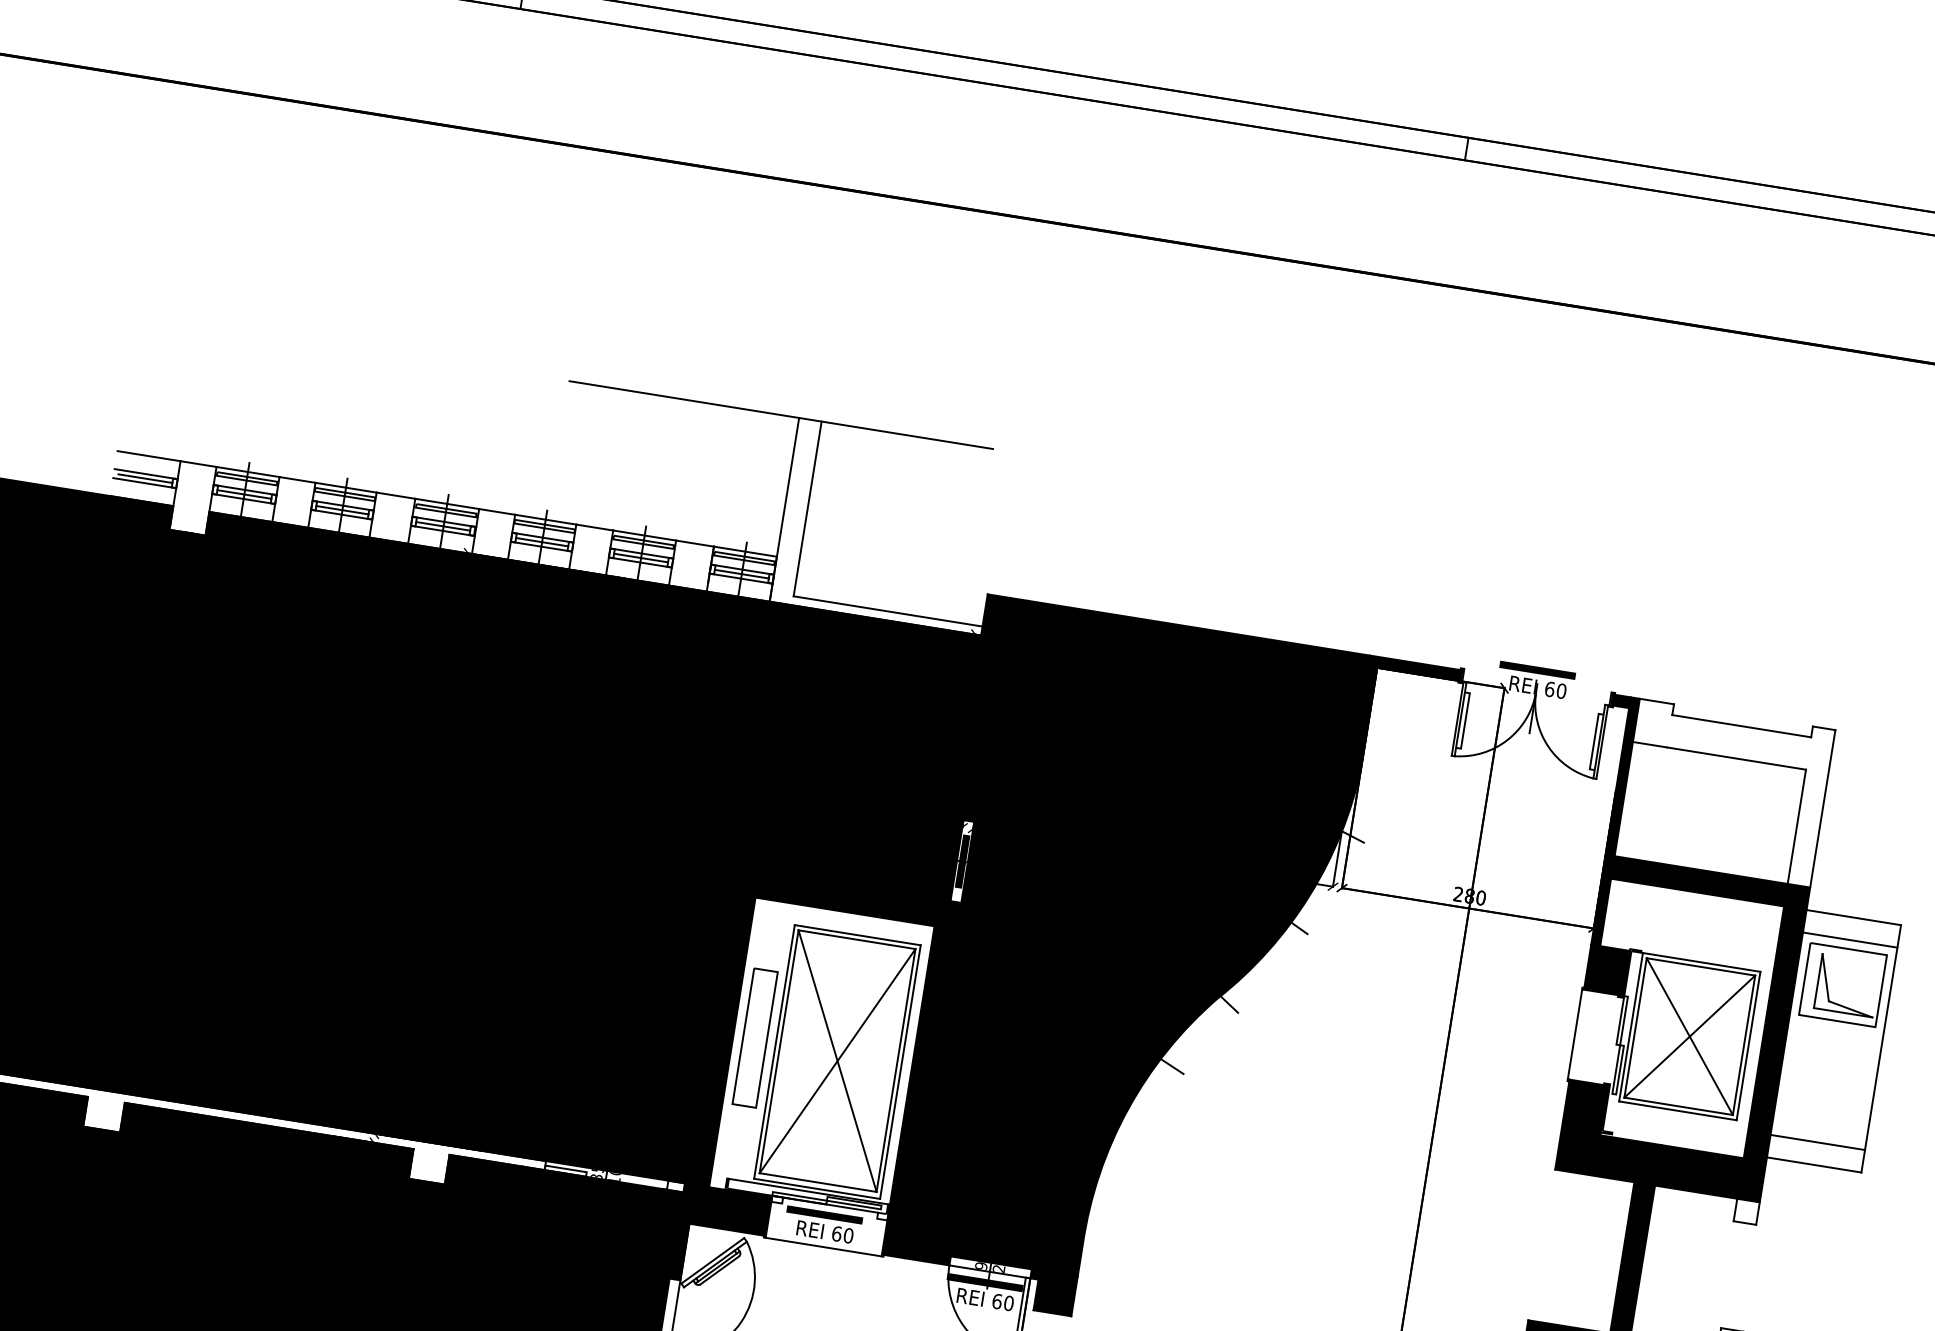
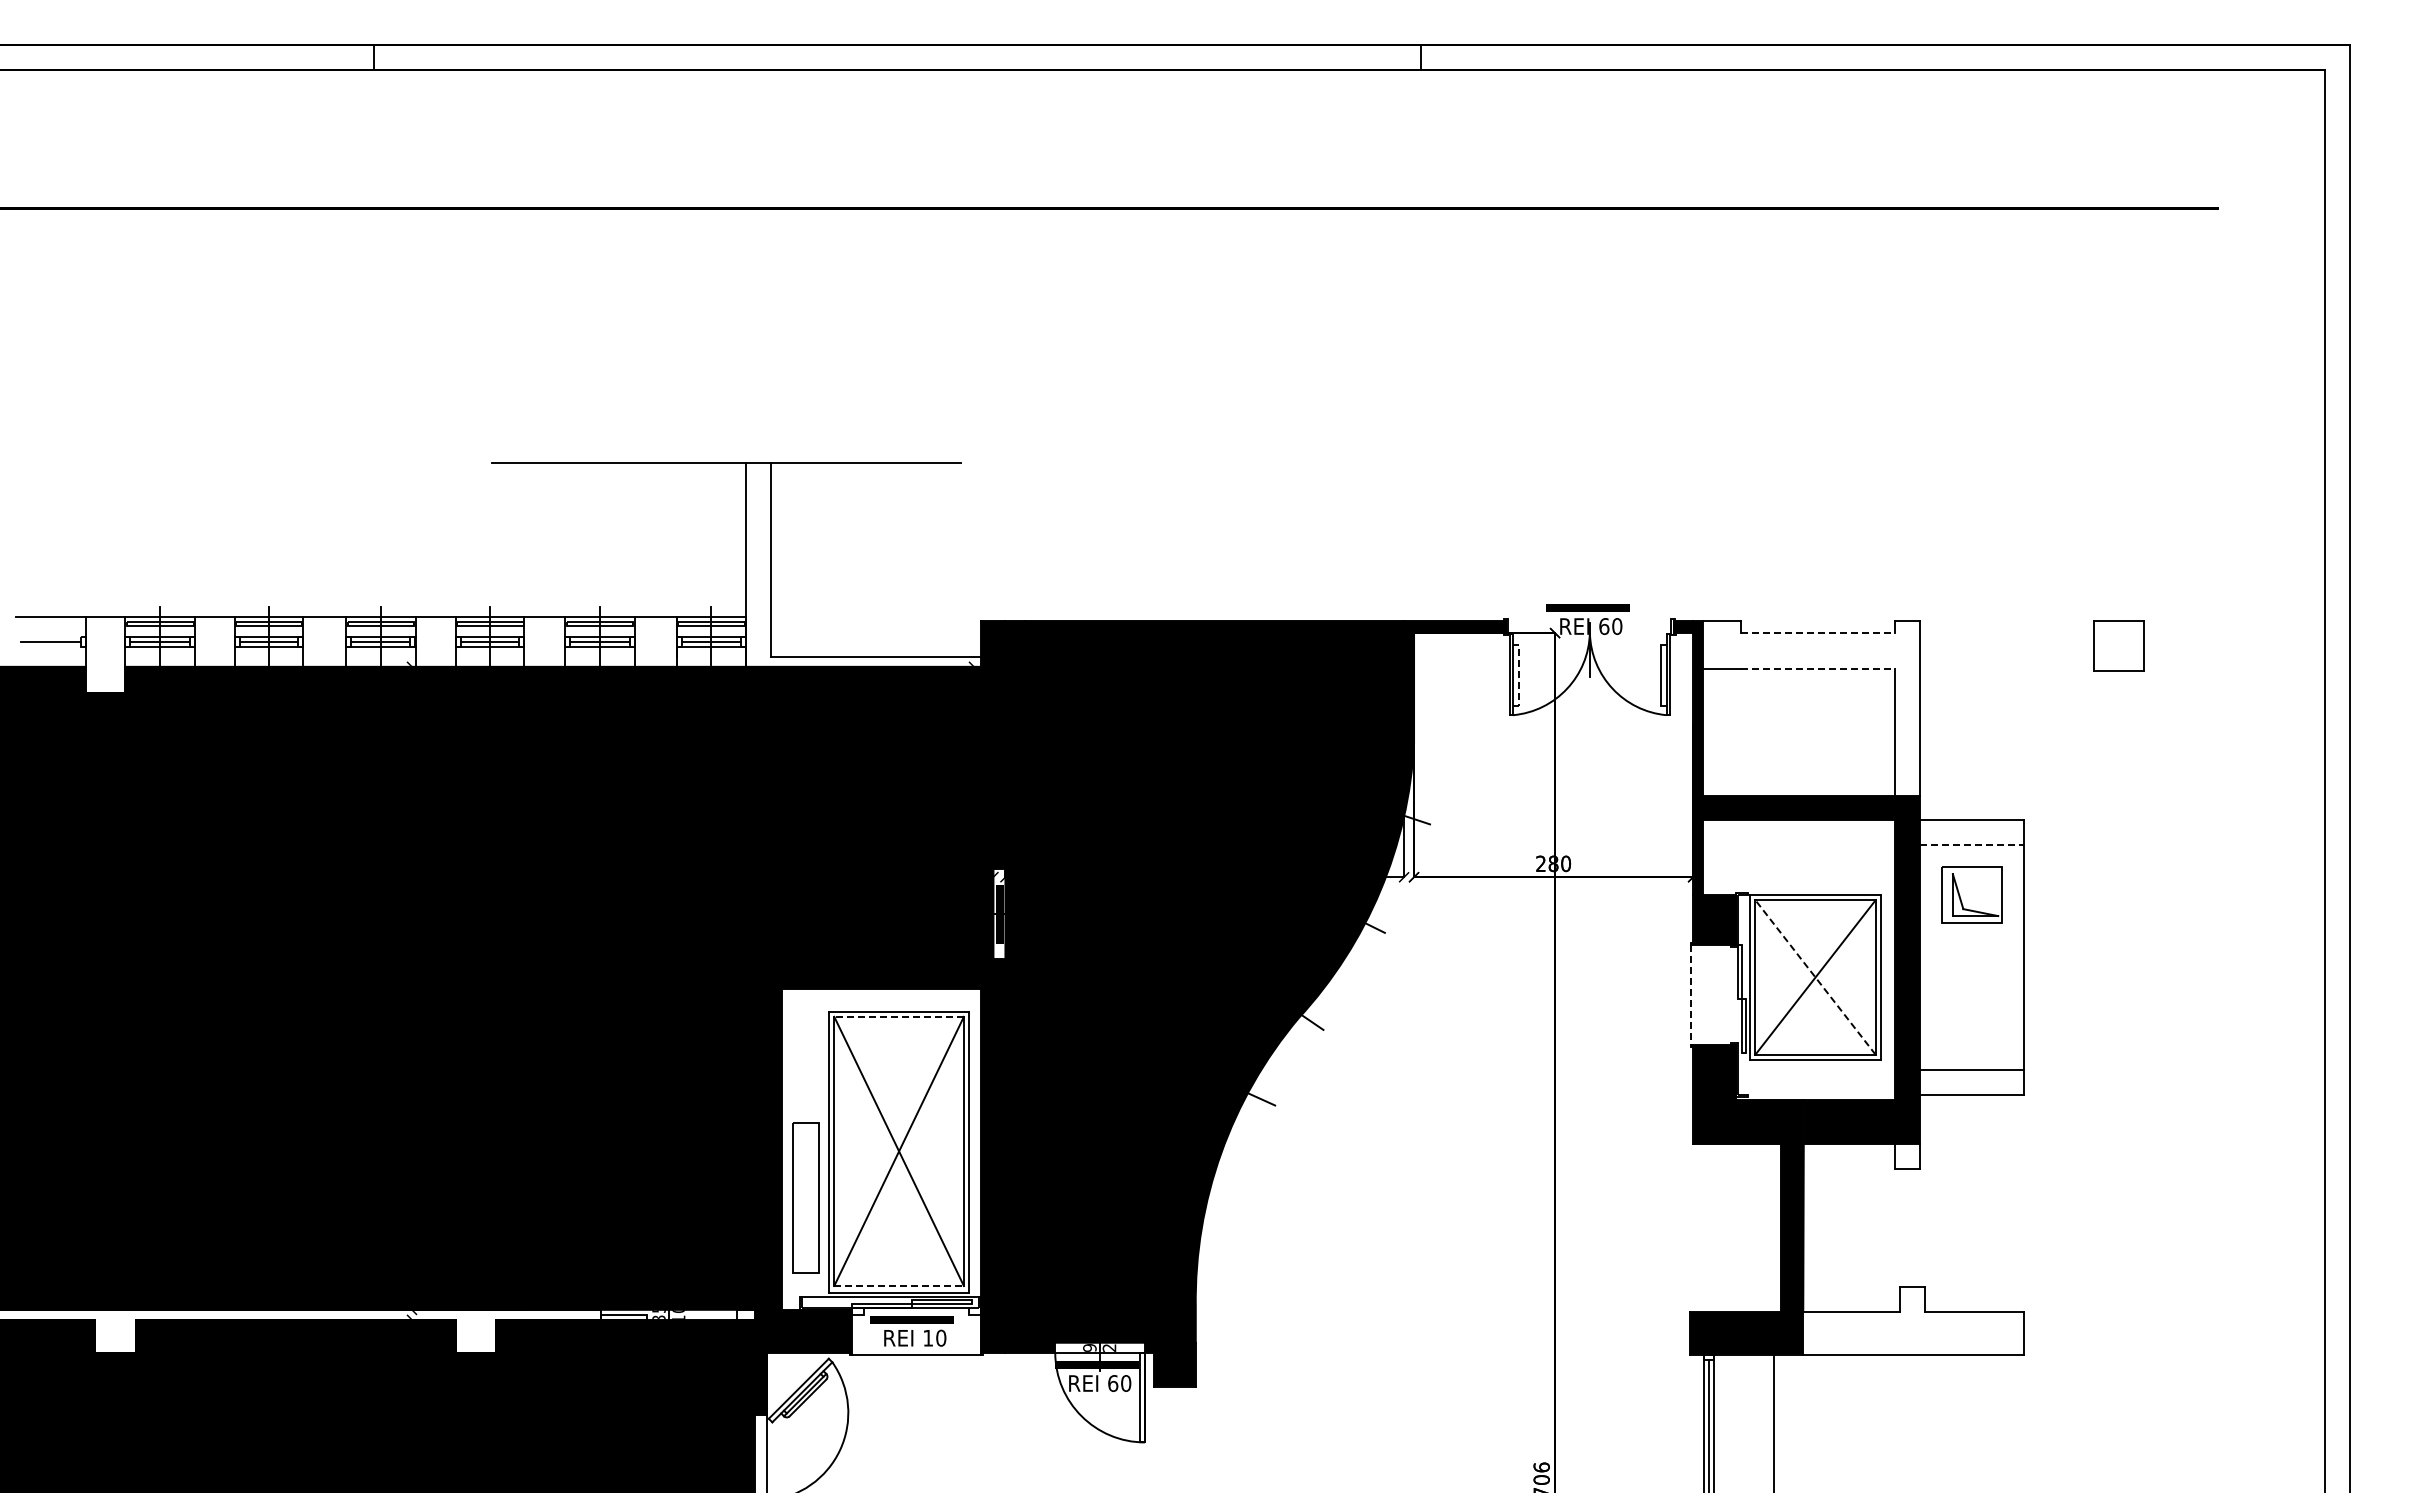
line: (146, 473) -> (50, 636), removed
line: (144, 482) -> (50, 646), removed
line: (1465, 721) -> (1518, 675), solid -> dashed
line: (1741, 726) -> (1817, 633), solid -> dashed
line: (1736, 758) -> (1817, 669), solid -> dashed
line: (857, 939) -> (899, 1016), solid -> dashed
line: (1850, 940) -> (1972, 845), solid -> dashed
part: (1842, 984) -> (1971, 894), size x0.7
line: (1575, 1034) -> (1691, 994), solid -> dashed
line: (1689, 1036) -> (1815, 977), solid -> dashed
part: (754, 1037) -> (805, 1197), moved
line: (818, 1182) -> (899, 1285), solid -> dashed
text: (837, 1233) -> (928, 1337), 60 -> 10

